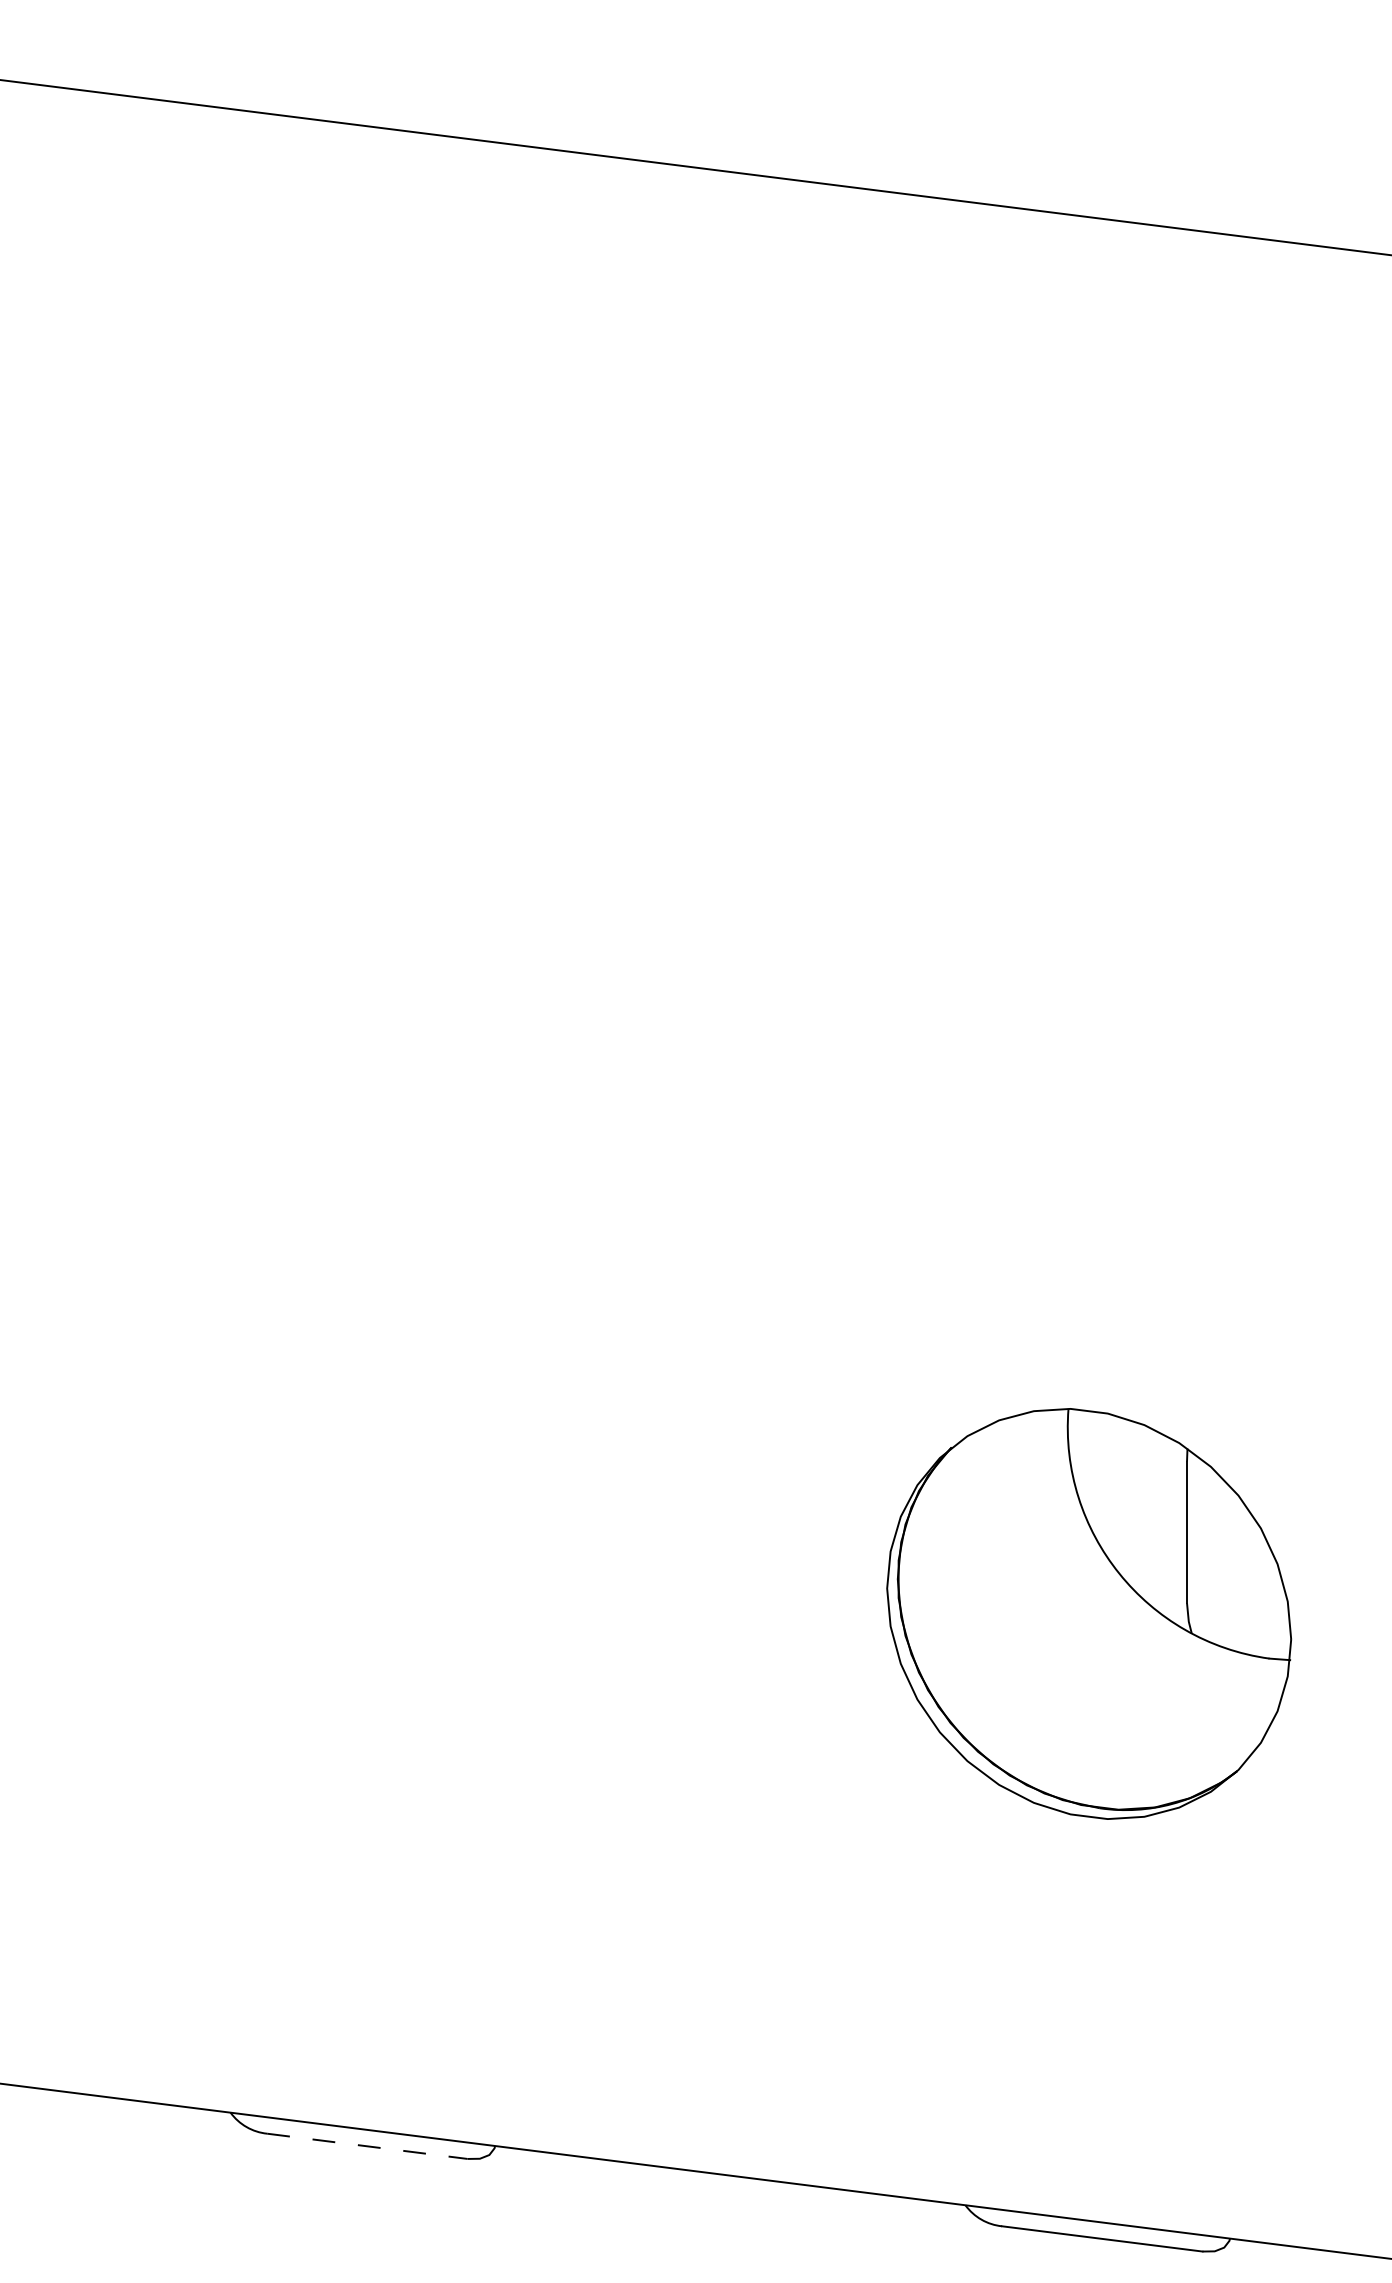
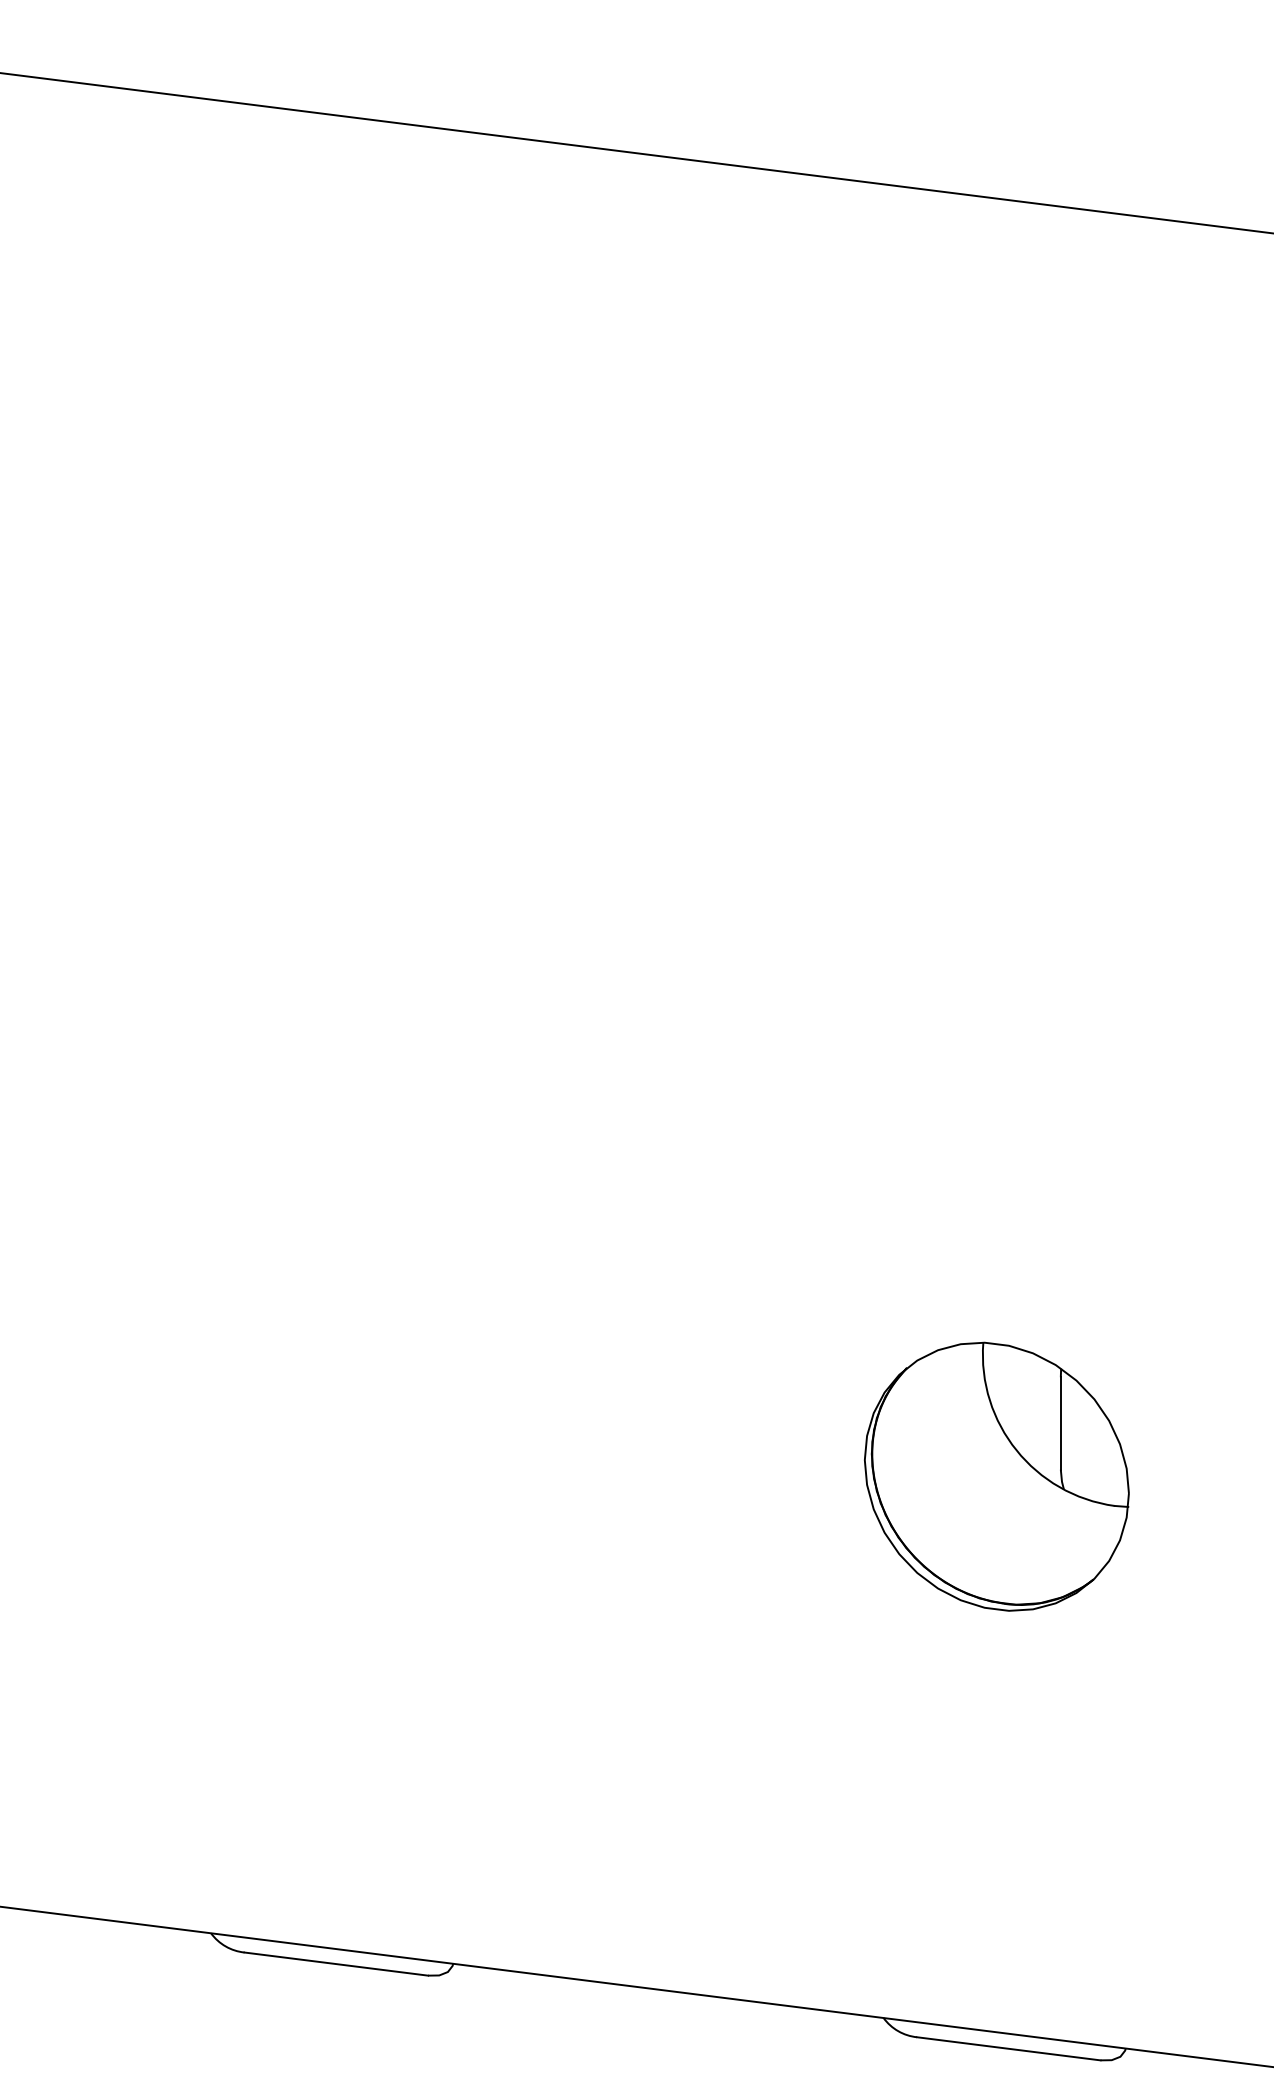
part: (1088, 1613) -> (996, 1476), size x0.71
line: (367, 2146) -> (336, 1964), dashed -> solid

